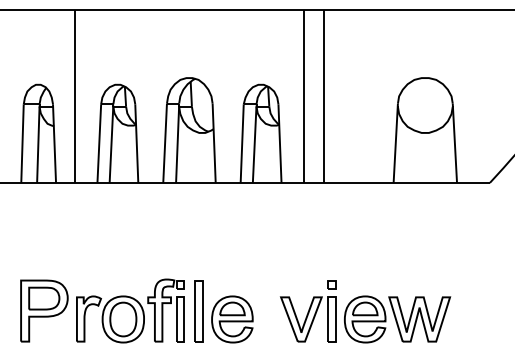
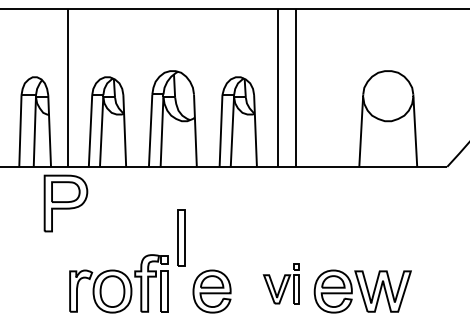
part: (44, 310) -> (66, 203), moved
part: (198, 311) -> (181, 238), moved
part: (308, 311) -> (281, 284), size x0.7

